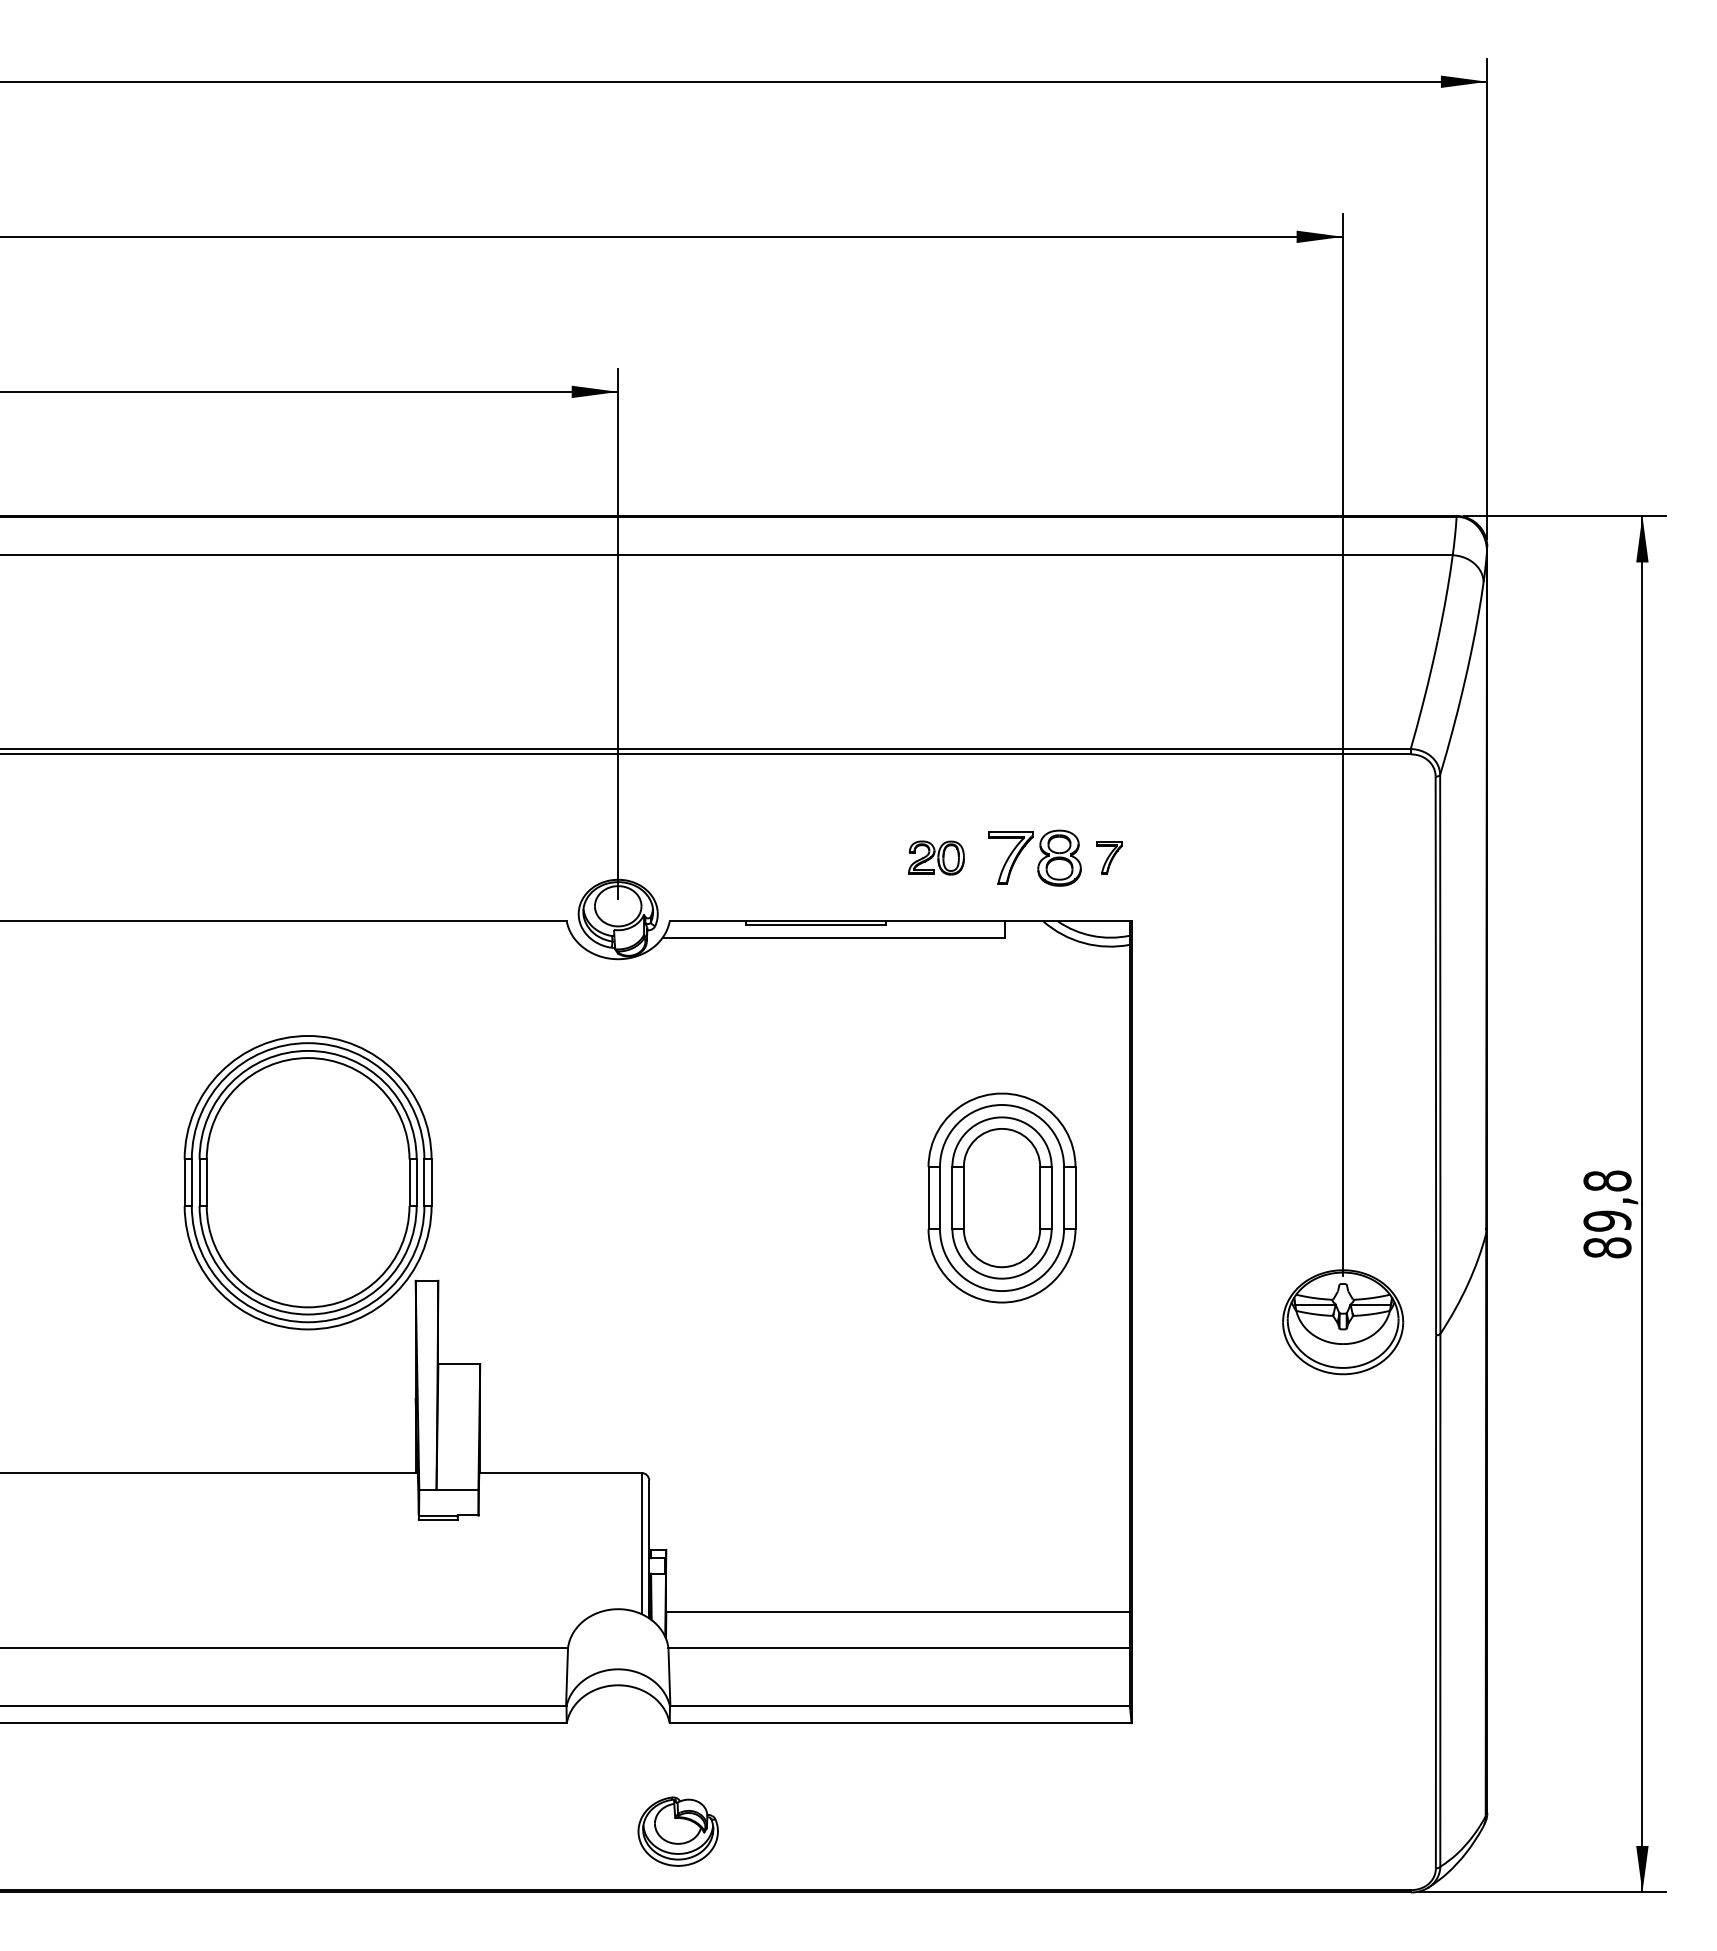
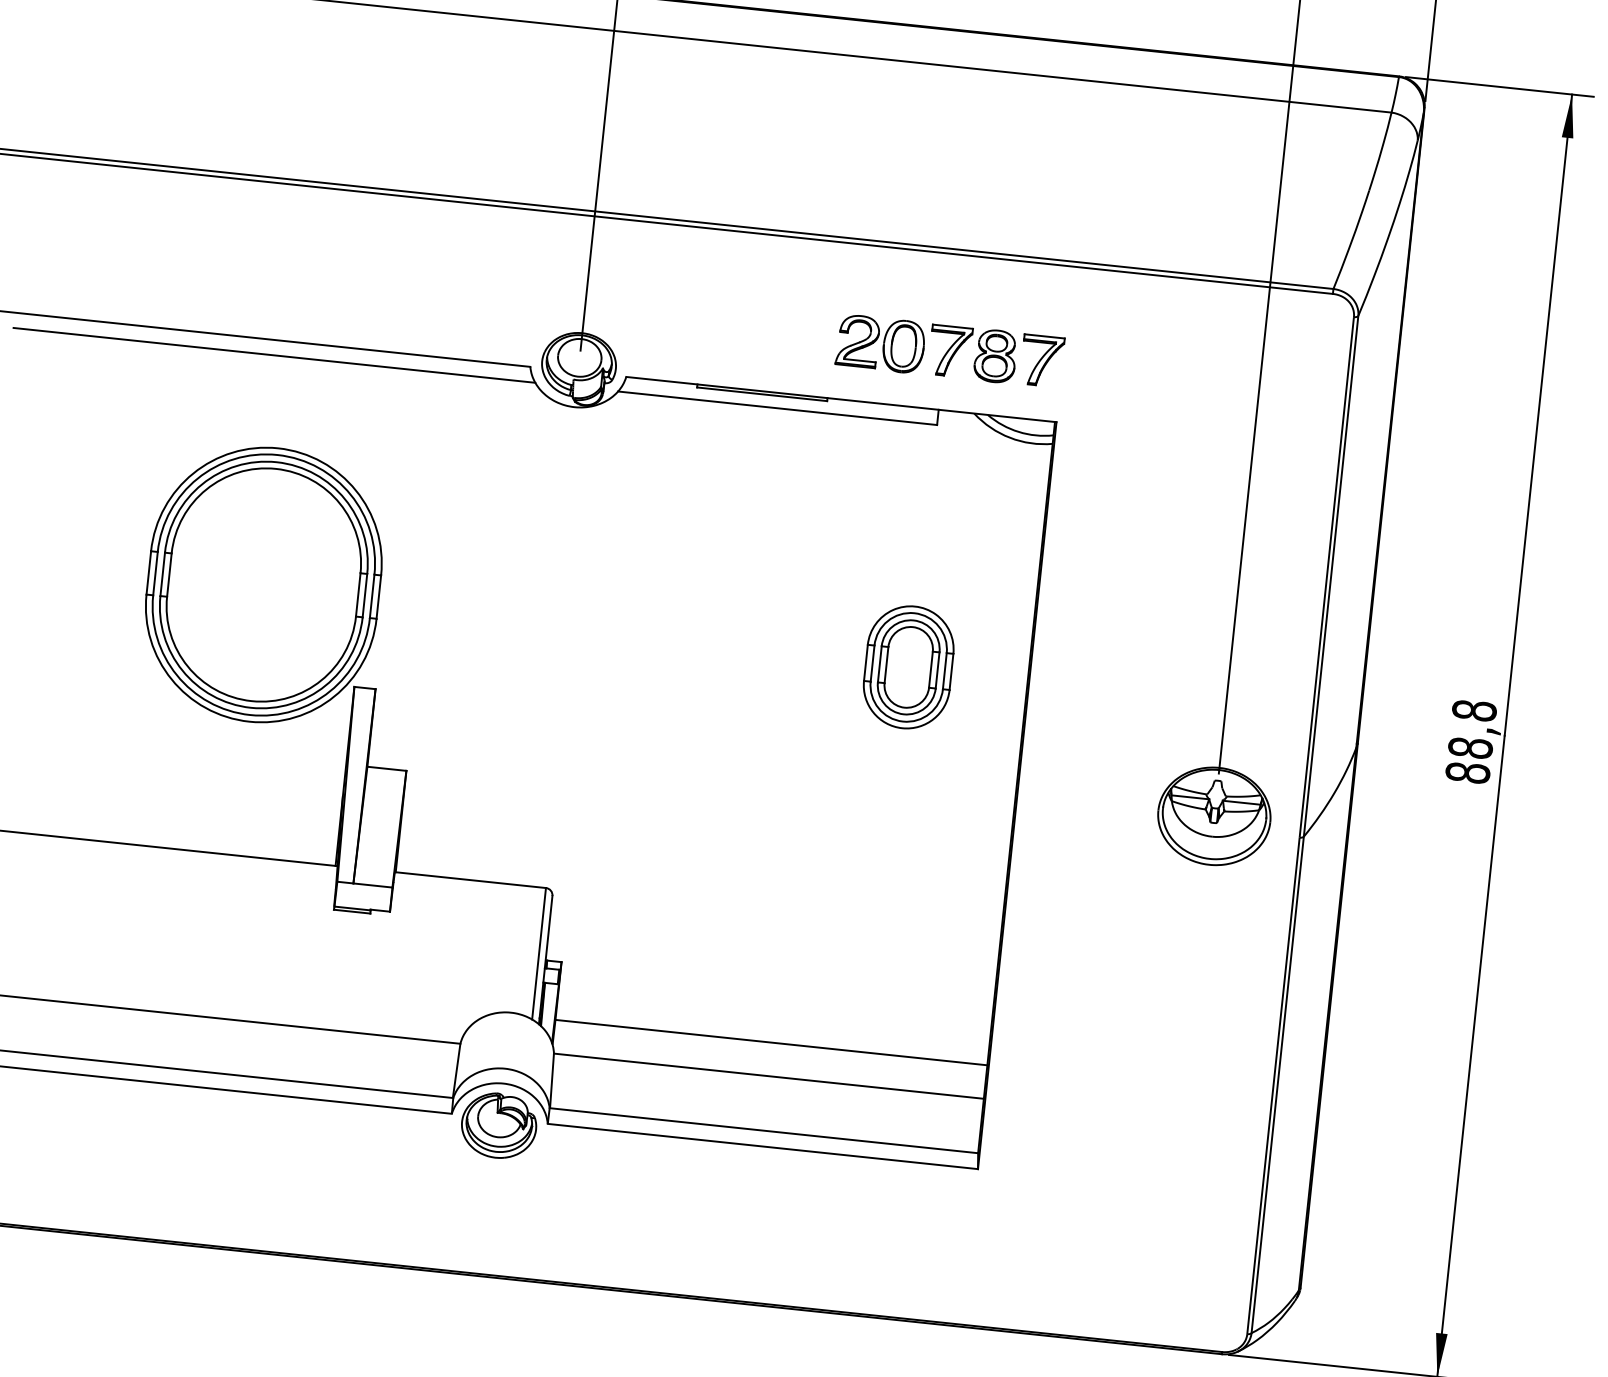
part: (936, 857) -> (881, 343), size x1.67
part: (1109, 857) -> (1042, 360), size x1.67
line: (293, 937) -> (274, 355), added
part: (1001, 1198) -> (908, 667), size x0.62
text: (1607, 1220) -> (1470, 747), 89,8 -> 88,8
part: (677, 1831) -> (498, 1125), moved

